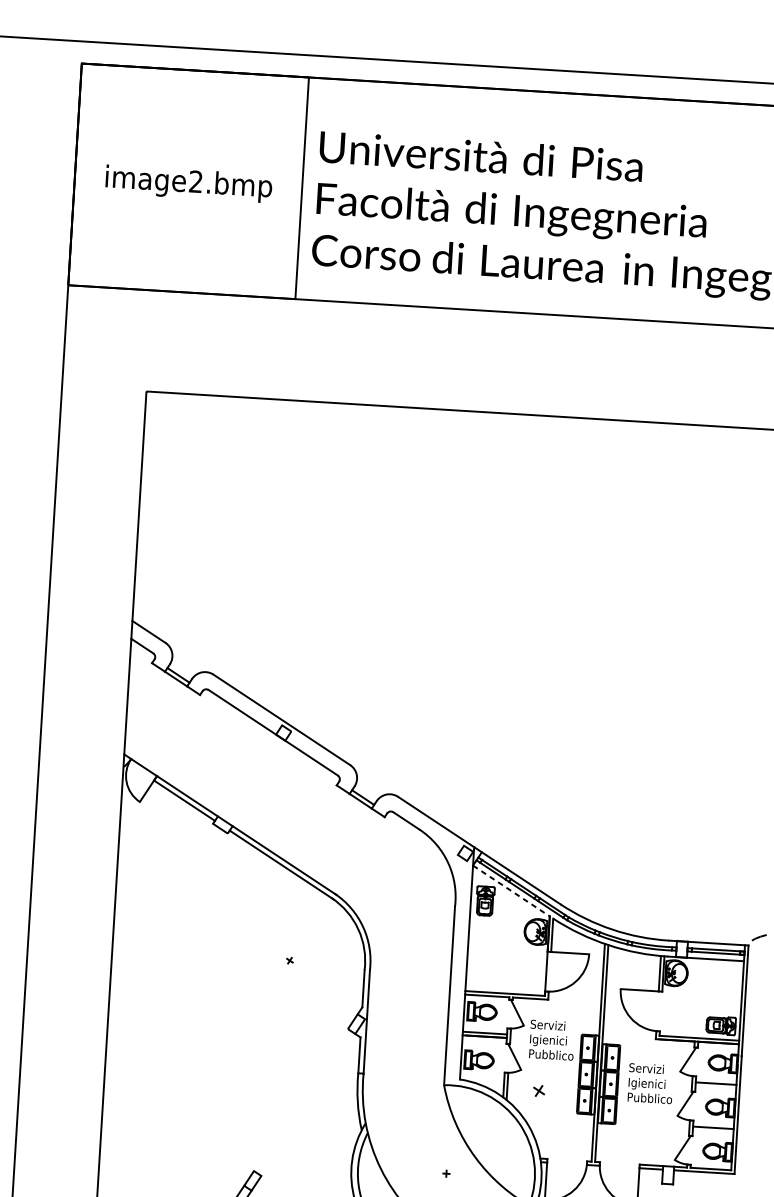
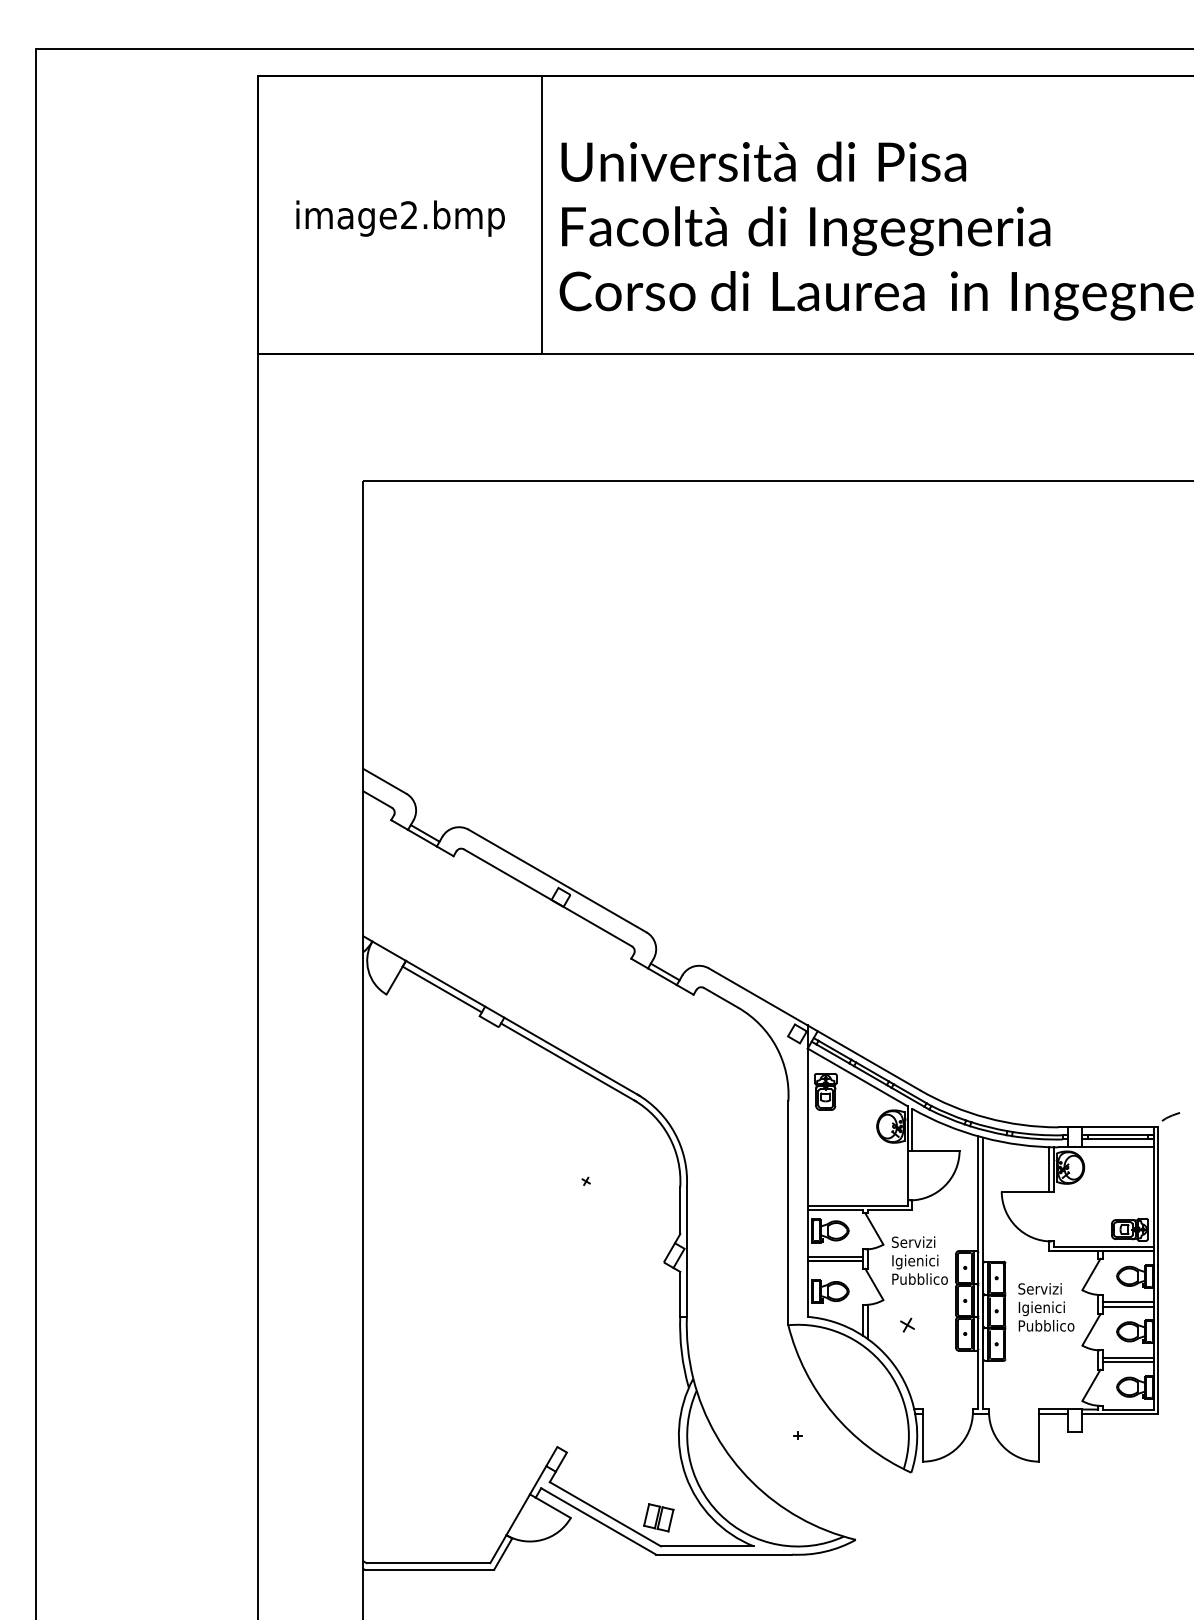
line: (511, 891) -> (857, 1077), dashed -> solid
line: (715, 1086) -> (1127, 1306), added
line: (712, 1131) -> (1127, 1362), added

